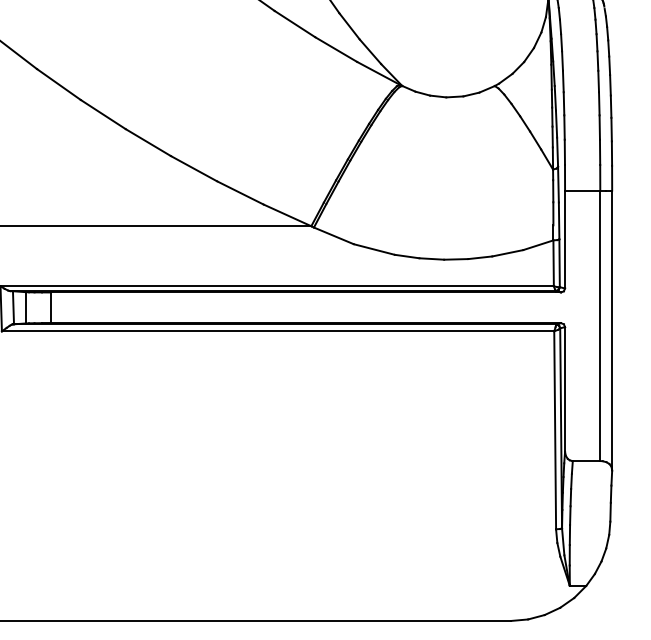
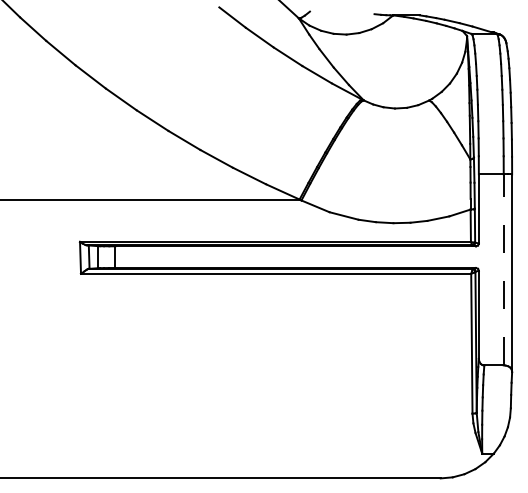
line: (599, 325) -> (503, 269), solid -> dashed

